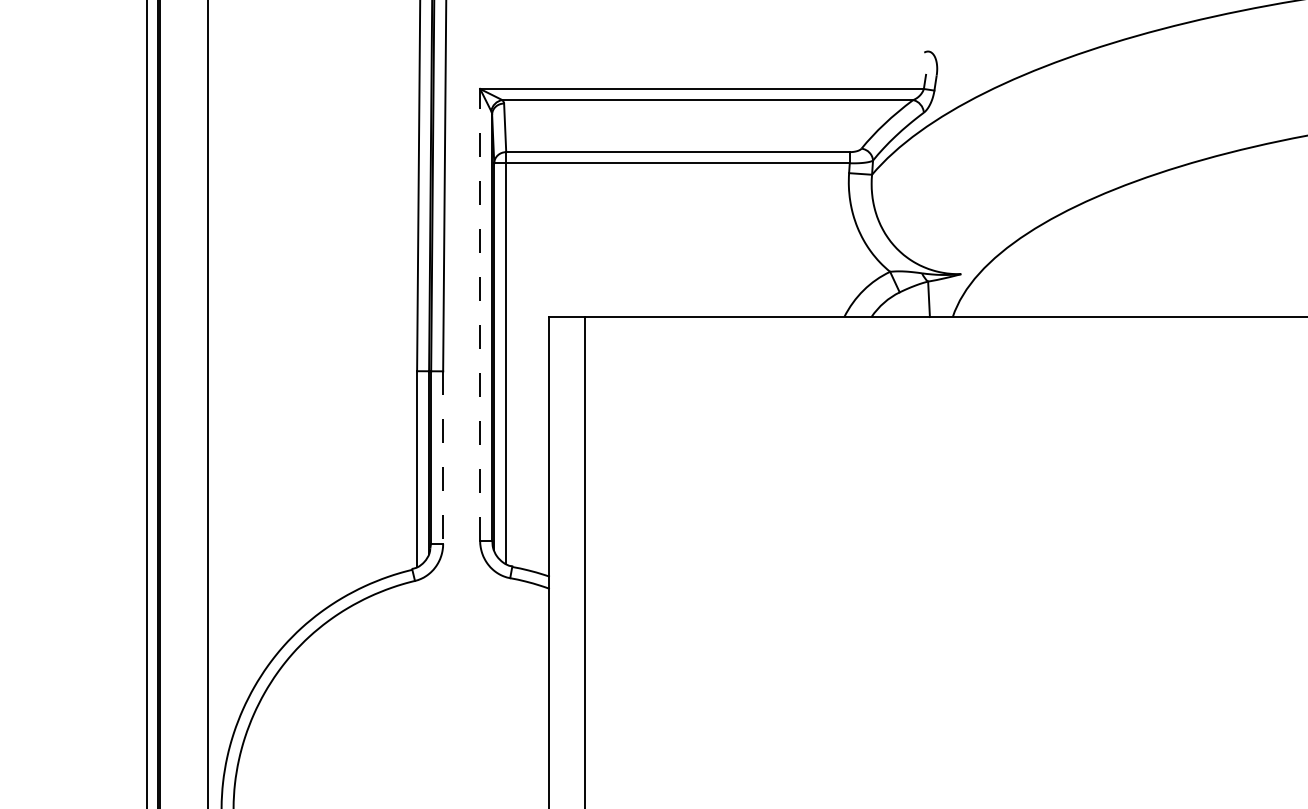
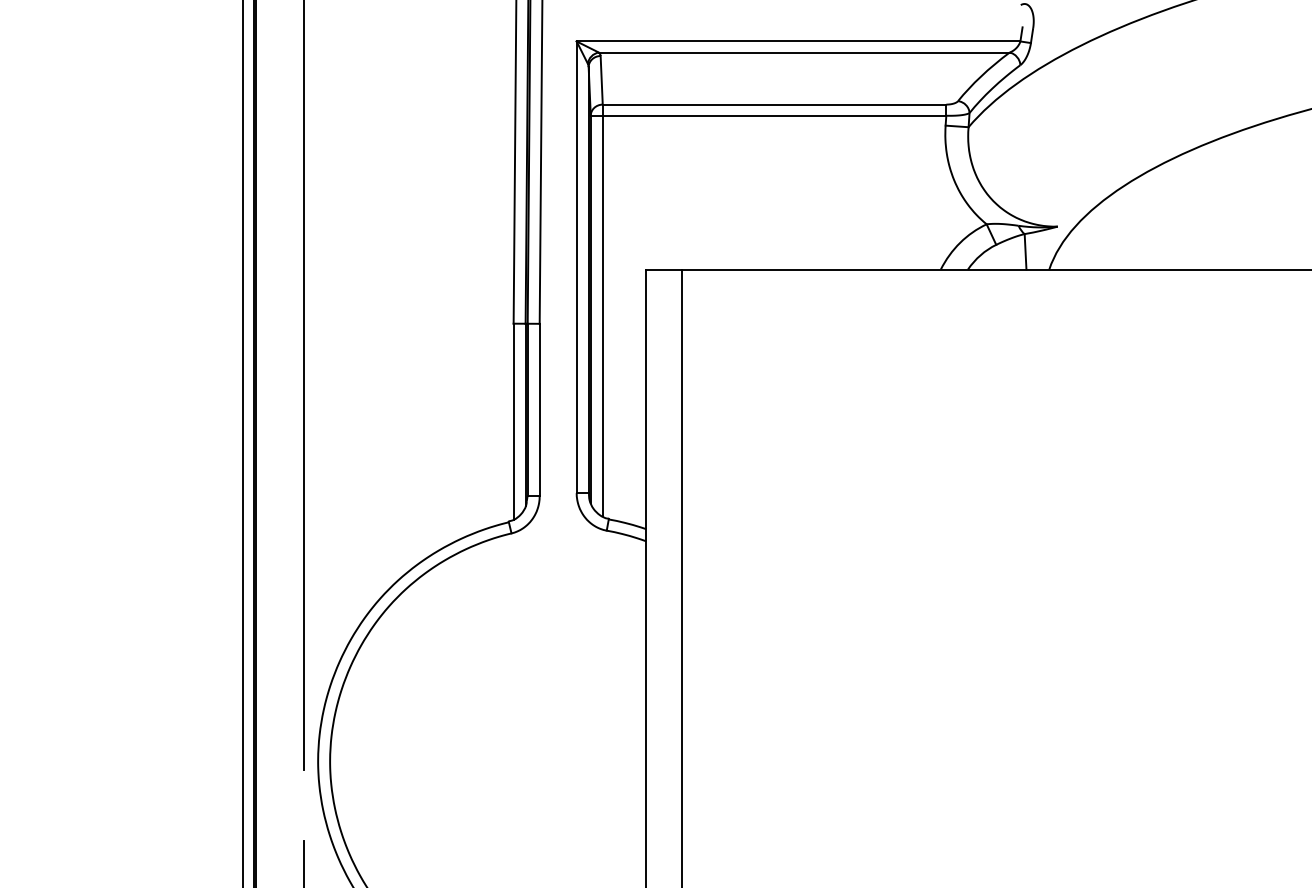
line: (479, 315) -> (576, 267), dashed -> solid
line: (442, 458) -> (539, 410), dashed -> solid

